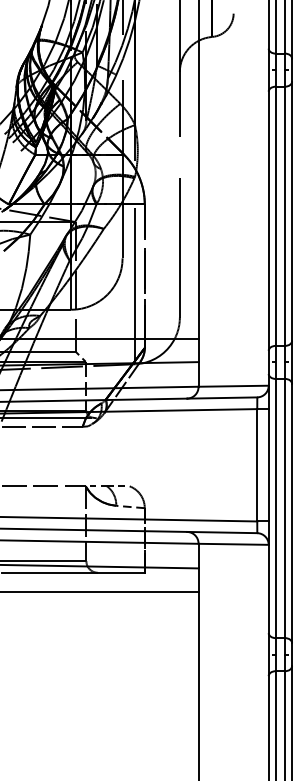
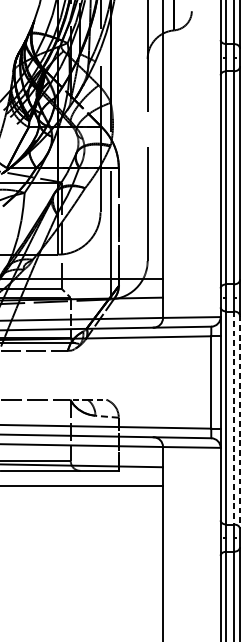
line: (285, 508) -> (234, 417), solid -> dashed
line: (292, 513) -> (240, 422), solid -> dashed

